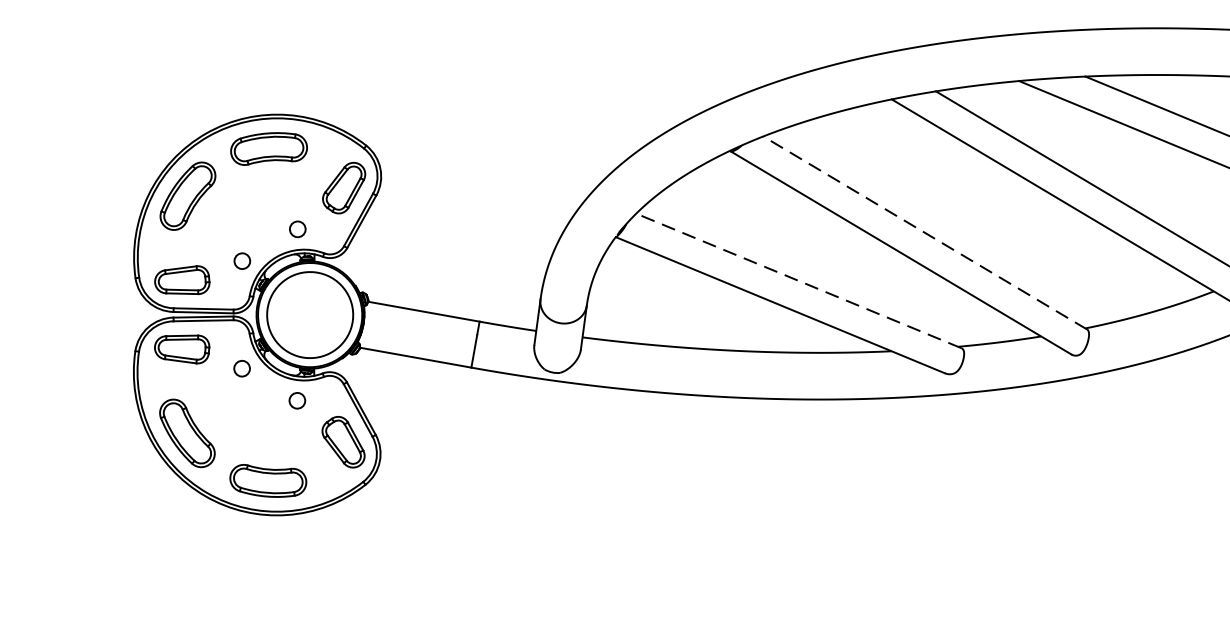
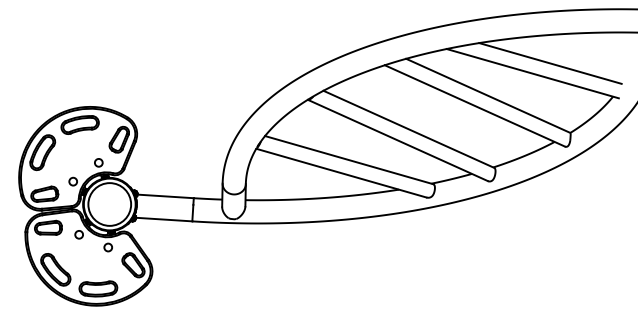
line: (924, 233) -> (408, 129), dashed -> solid
line: (797, 279) -> (348, 159), dashed -> solid

